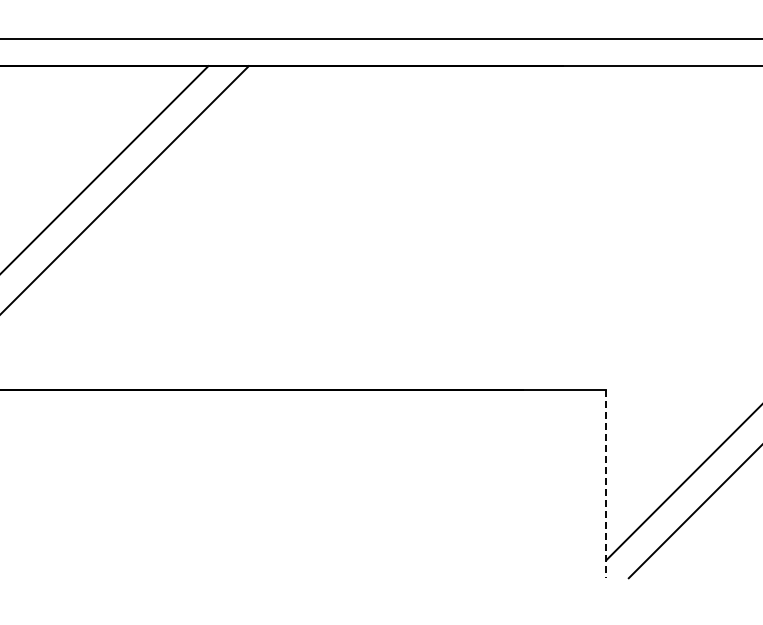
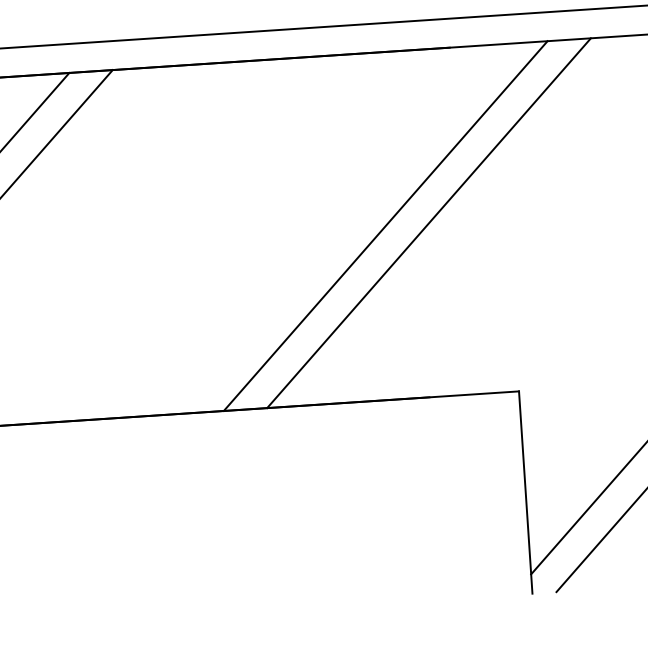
line: (492, 227) -> (385, 225), added
line: (532, 227) -> (428, 222), added
line: (606, 484) -> (525, 493), dashed -> solid

